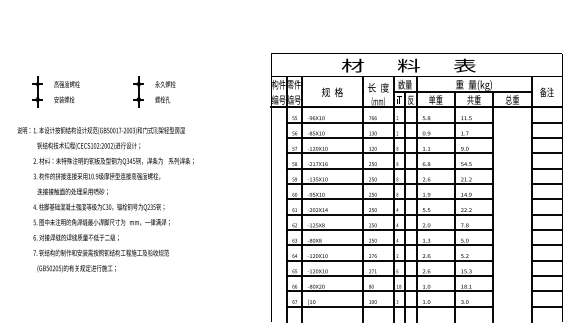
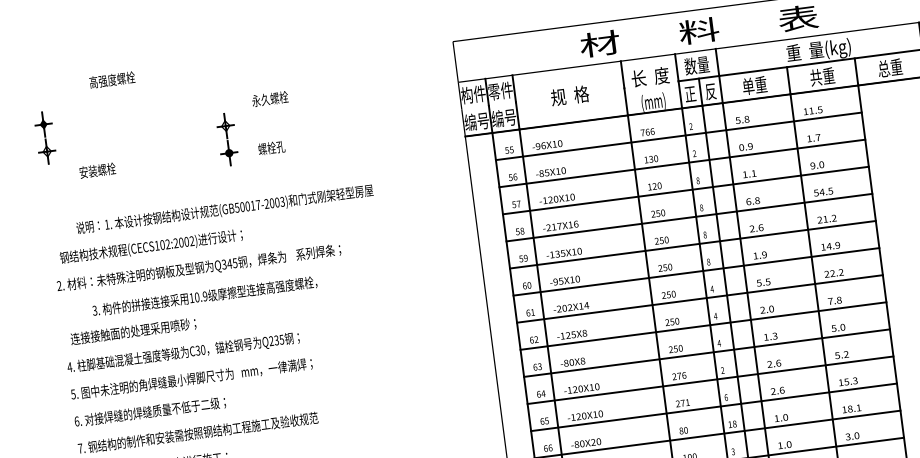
text: (66, 84) -> (111, 80), moved
text: (165, 84) -> (270, 99), moved
part: (37, 91) -> (45, 137), moved
text: (100, 130) -> (223, 209), moved
text: (96, 176) -> (204, 296), moved

